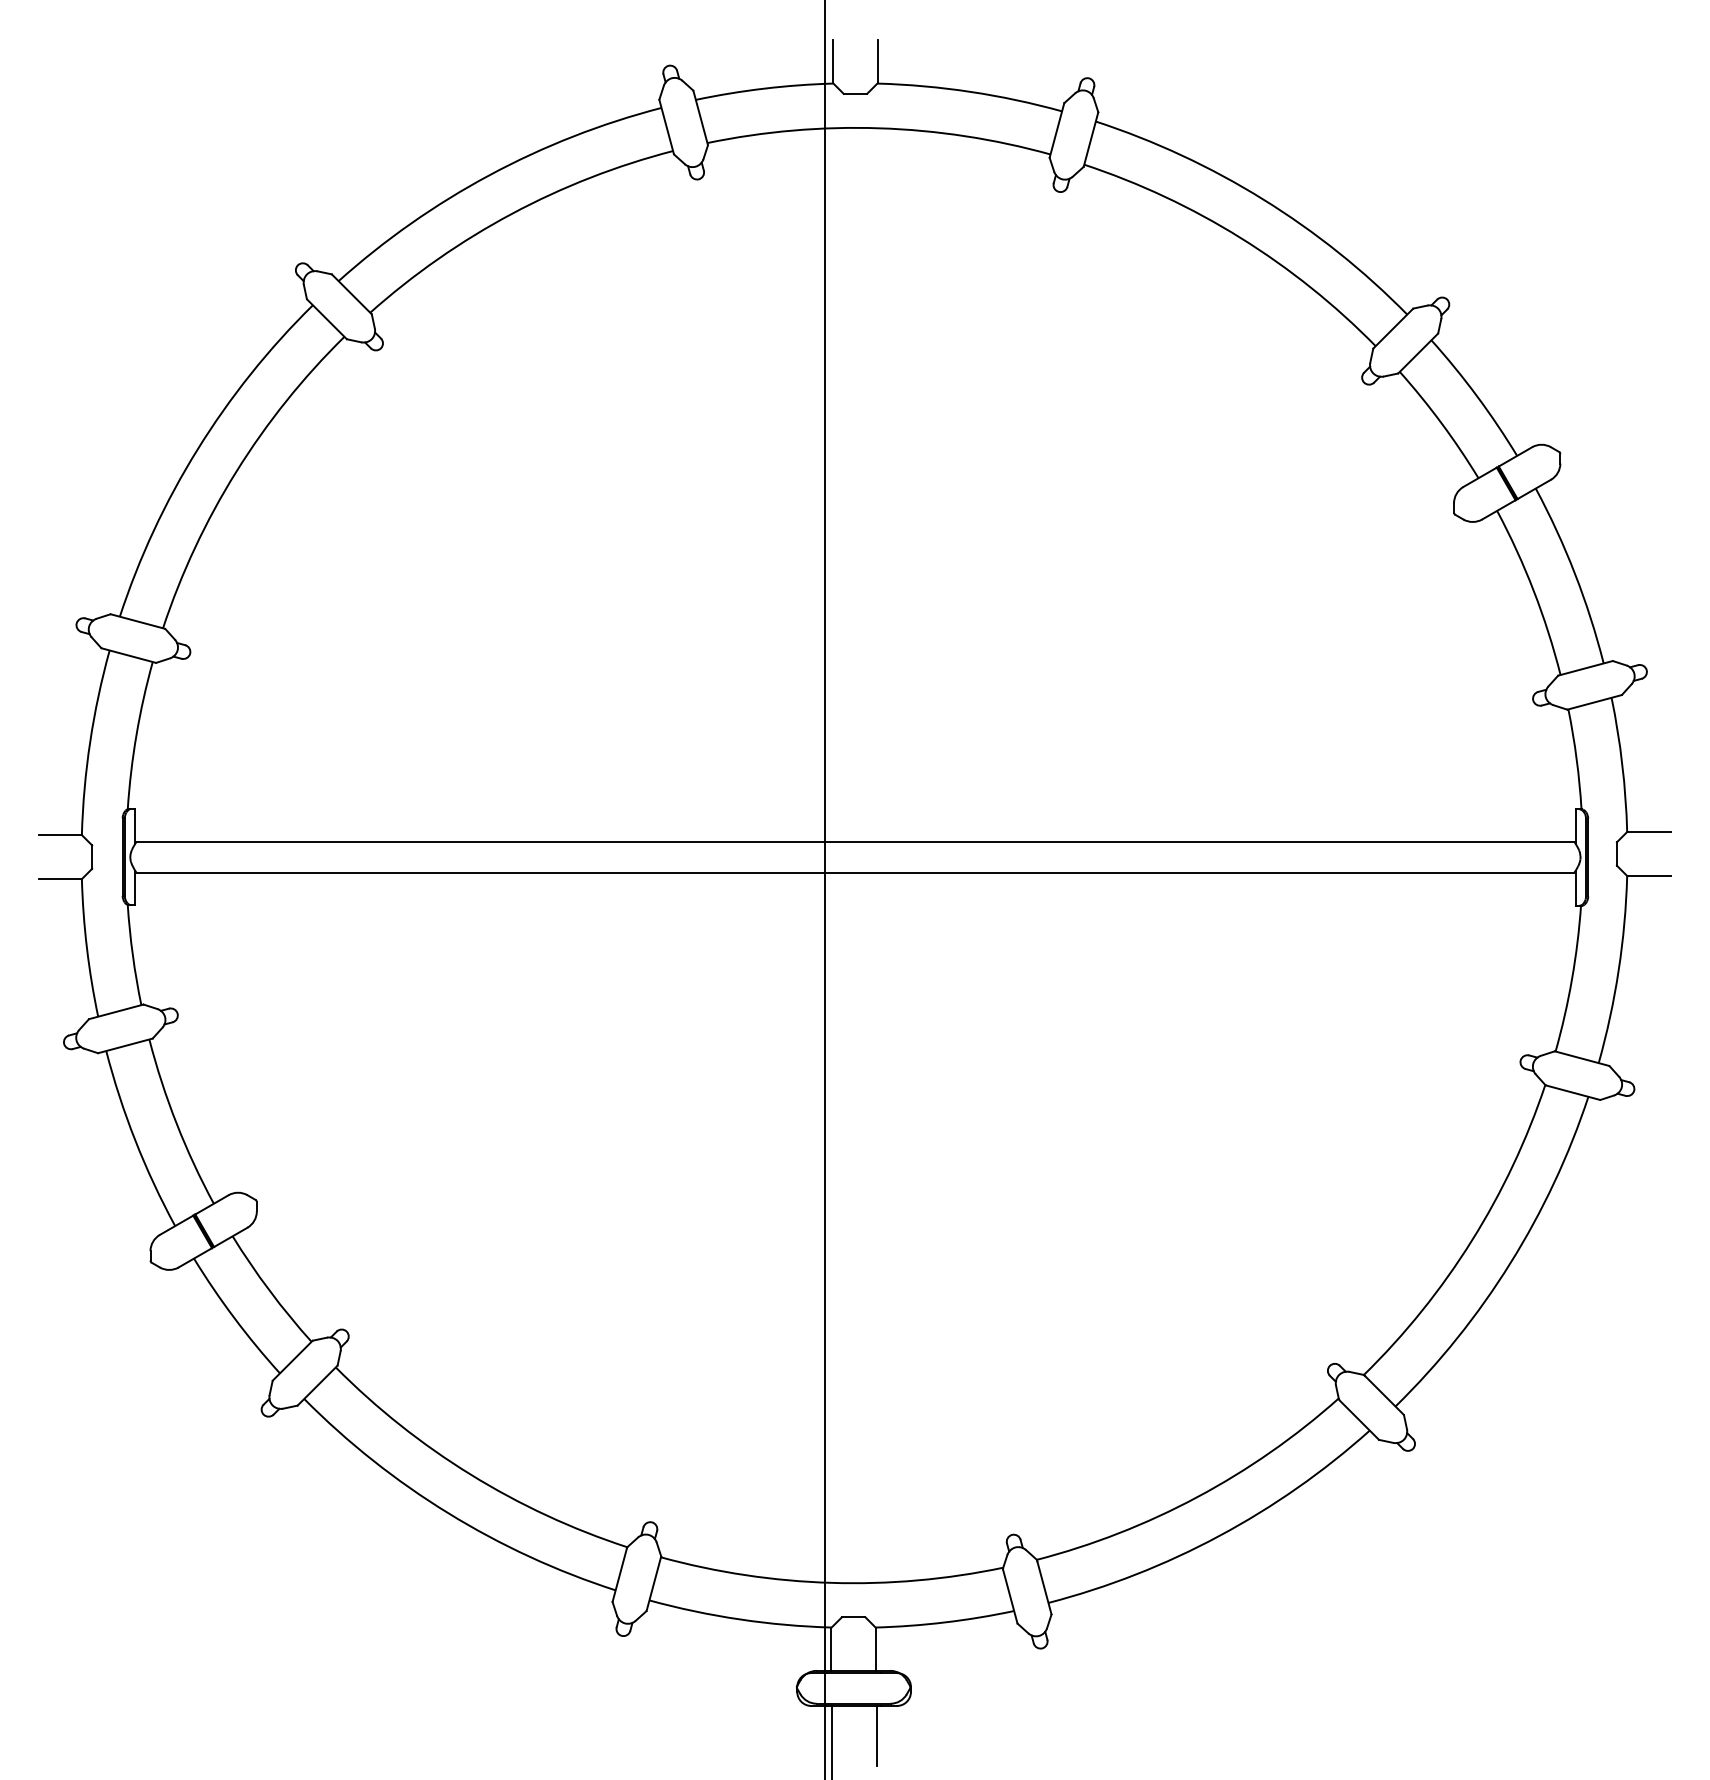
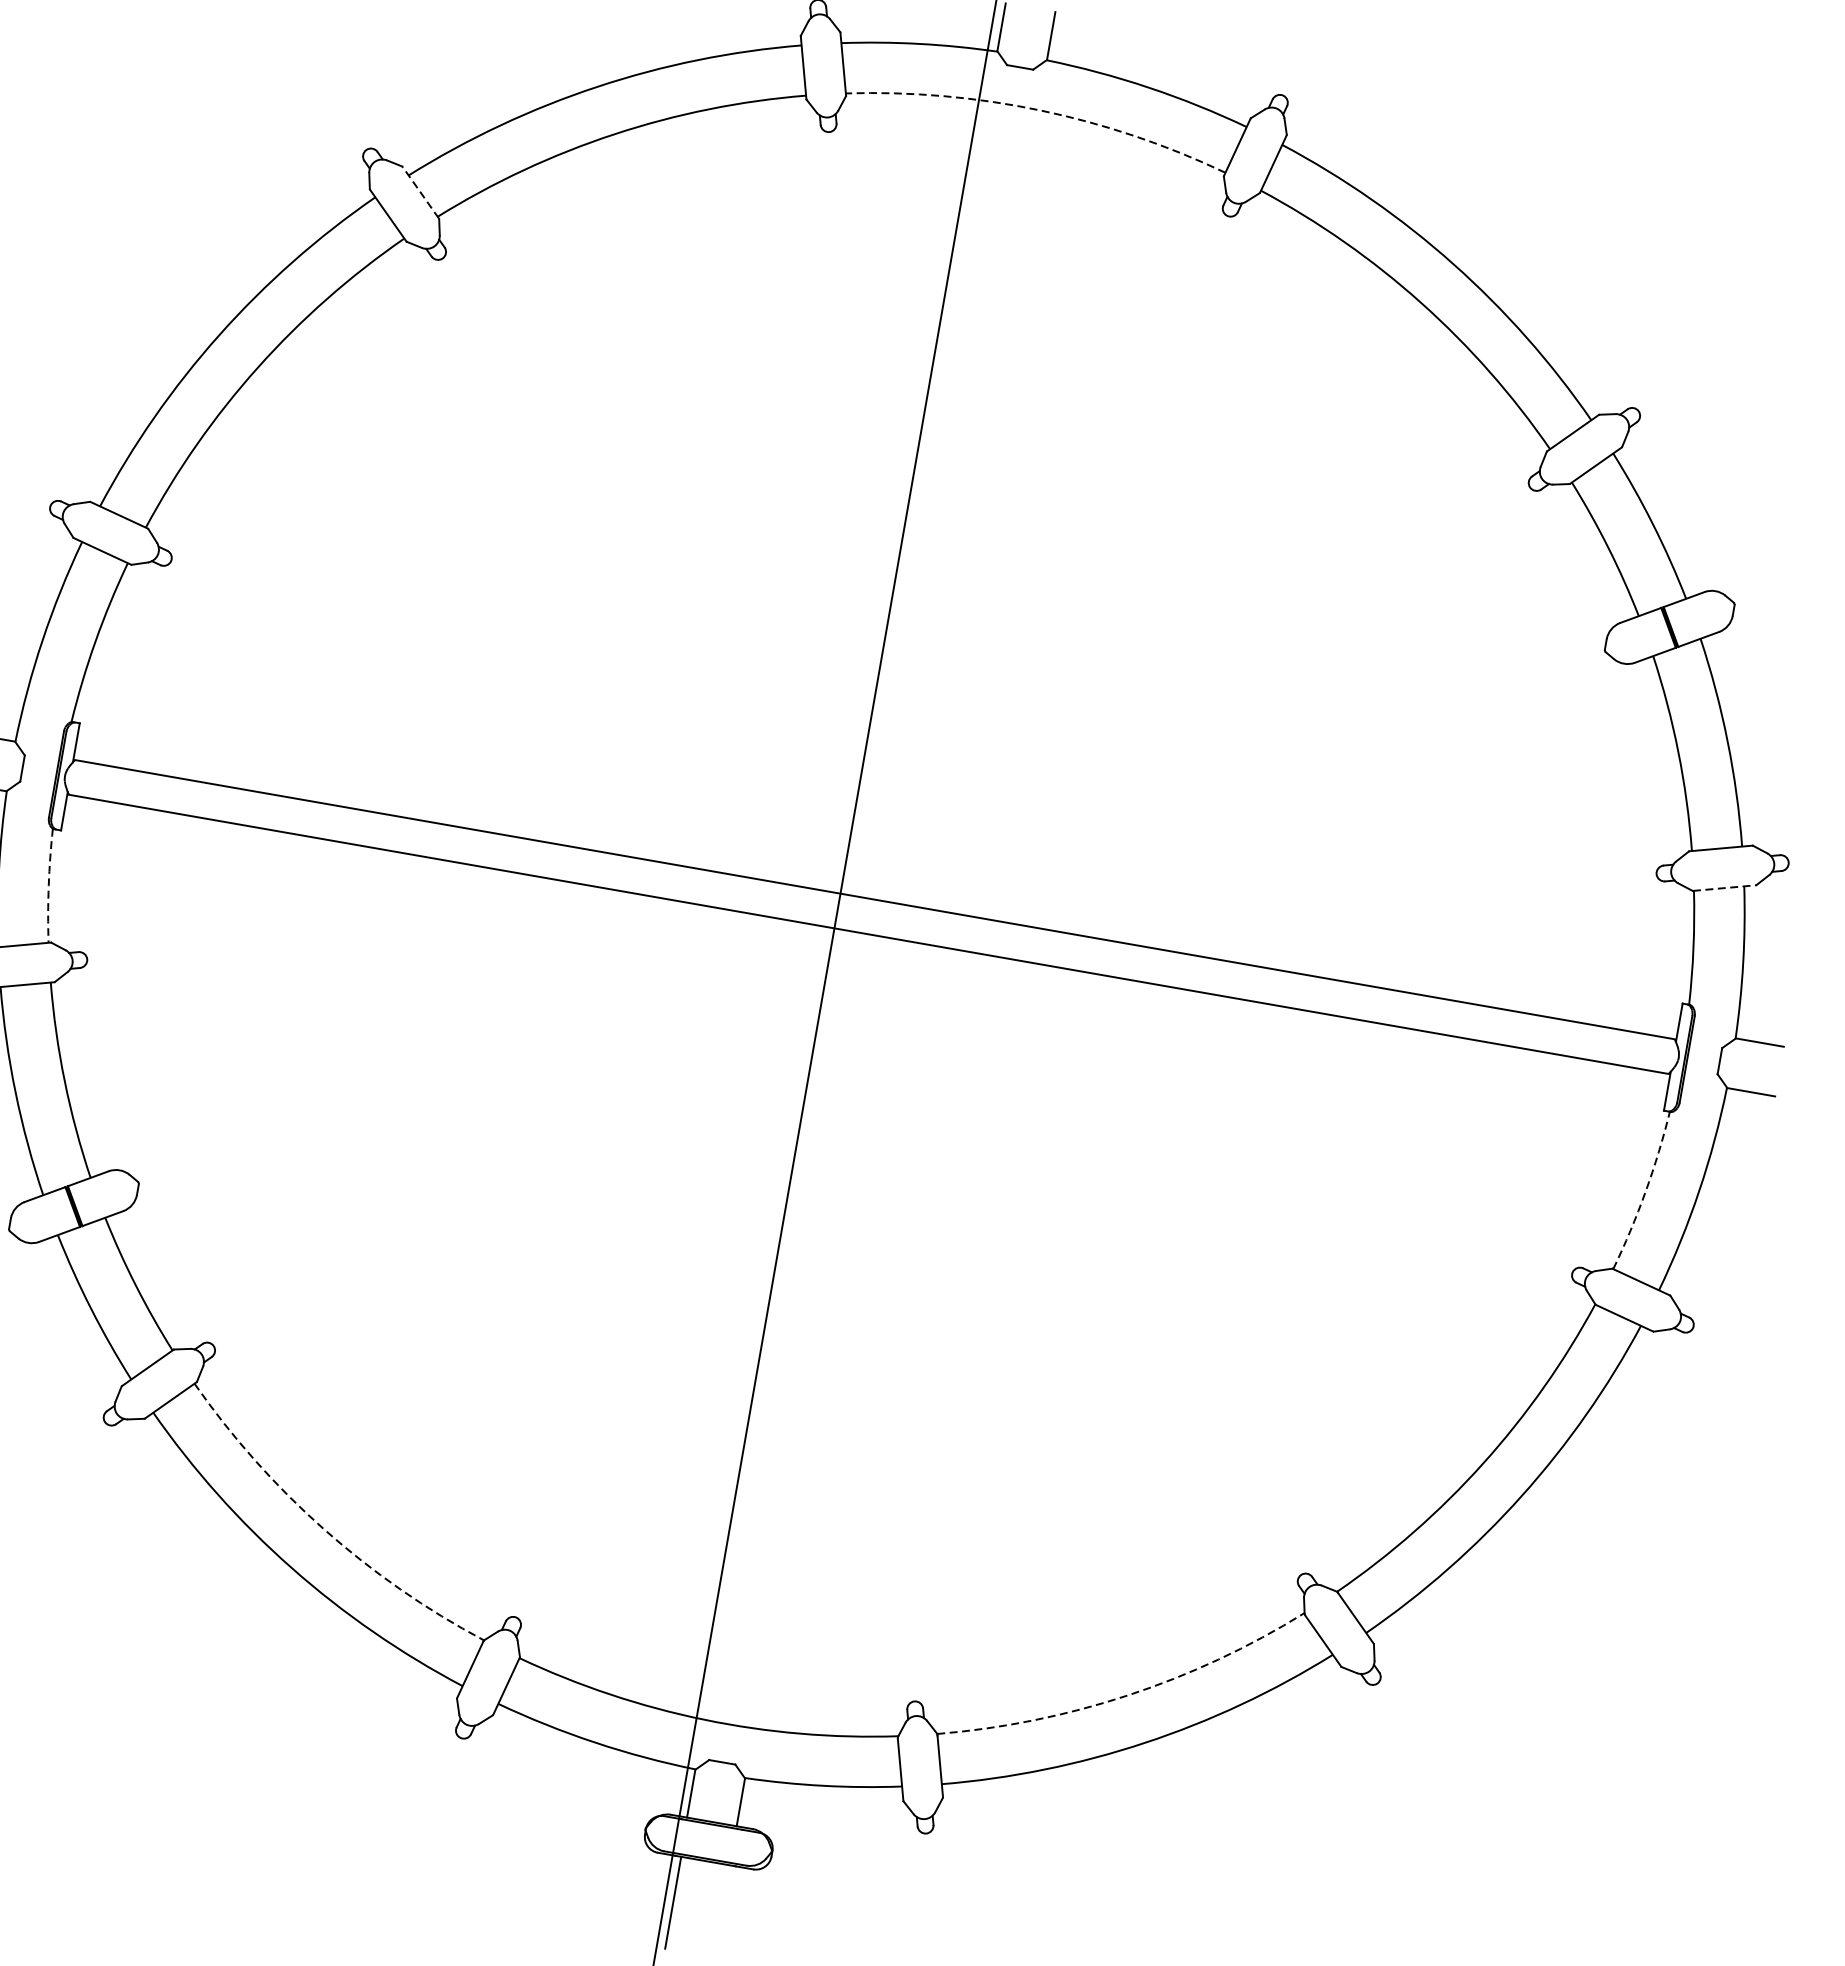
arc: (879, 128) -> (1040, 110), solid -> dashed
line: (351, 294) -> (420, 192), solid -> dashed
line: (1594, 702) -> (1724, 888), solid -> dashed
arc: (132, 955) -> (48, 885), solid -> dashed
arc: (1572, 979) -> (1646, 1192), solid -> dashed
arc: (470, 1474) -> (323, 1529), solid -> dashed
arc: (1197, 1497) -> (1128, 1695), solid -> dashed
line: (876, 1735) -> (724, 1898), removed

